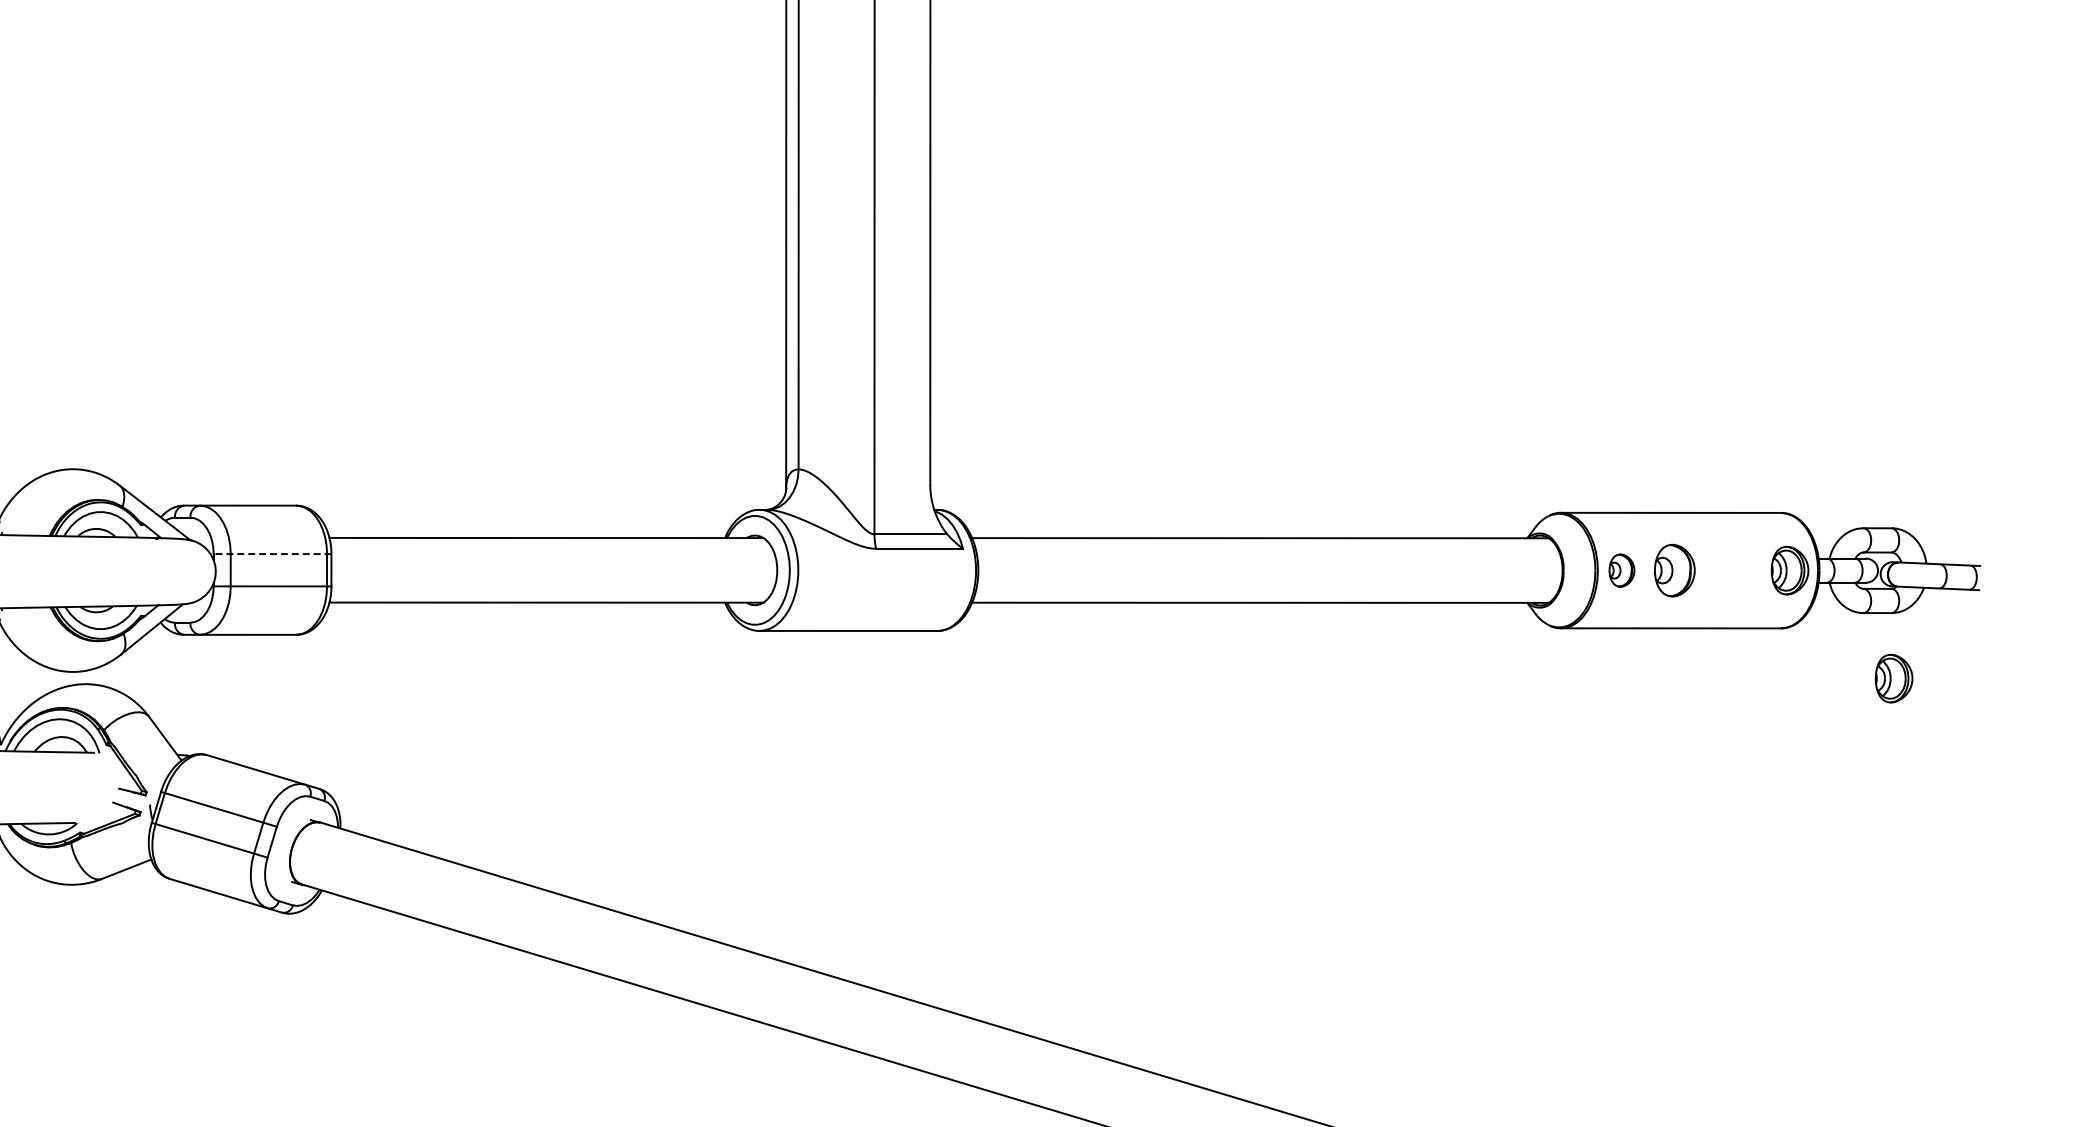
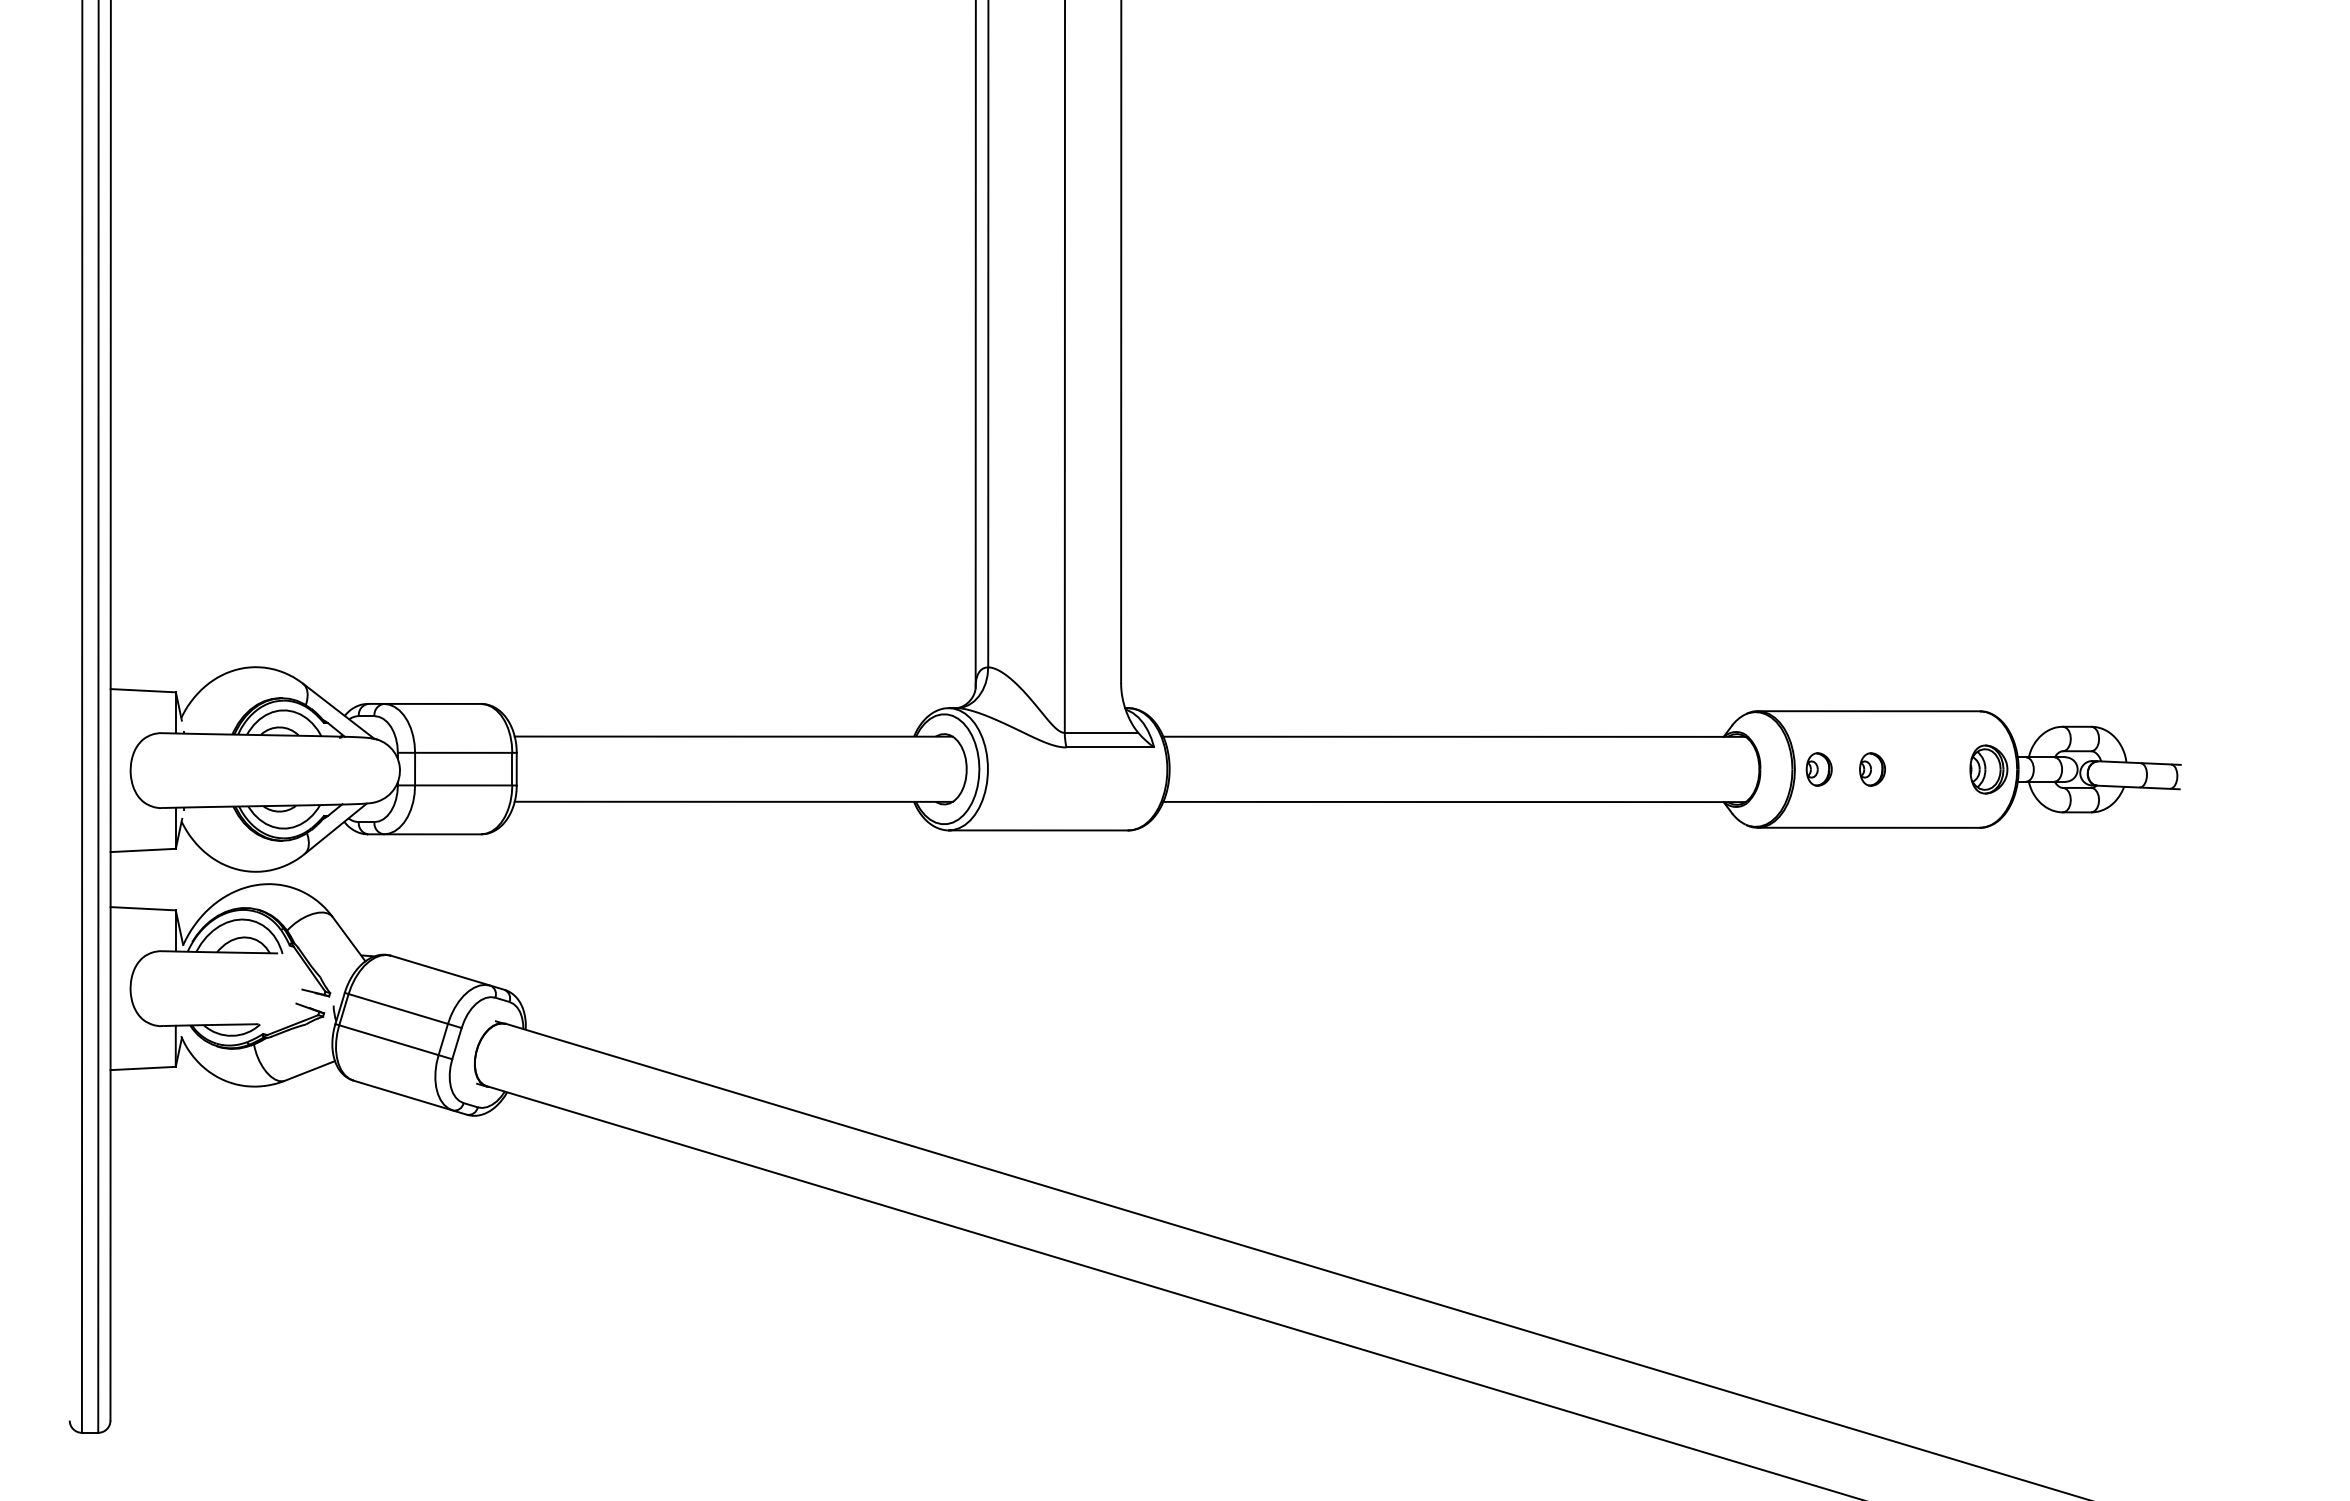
line: (271, 553) -> (456, 752), dashed -> solid
part: (1674, 570) -> (1872, 769), size x0.62
part: (1893, 678) -> (2093, 878), removed

